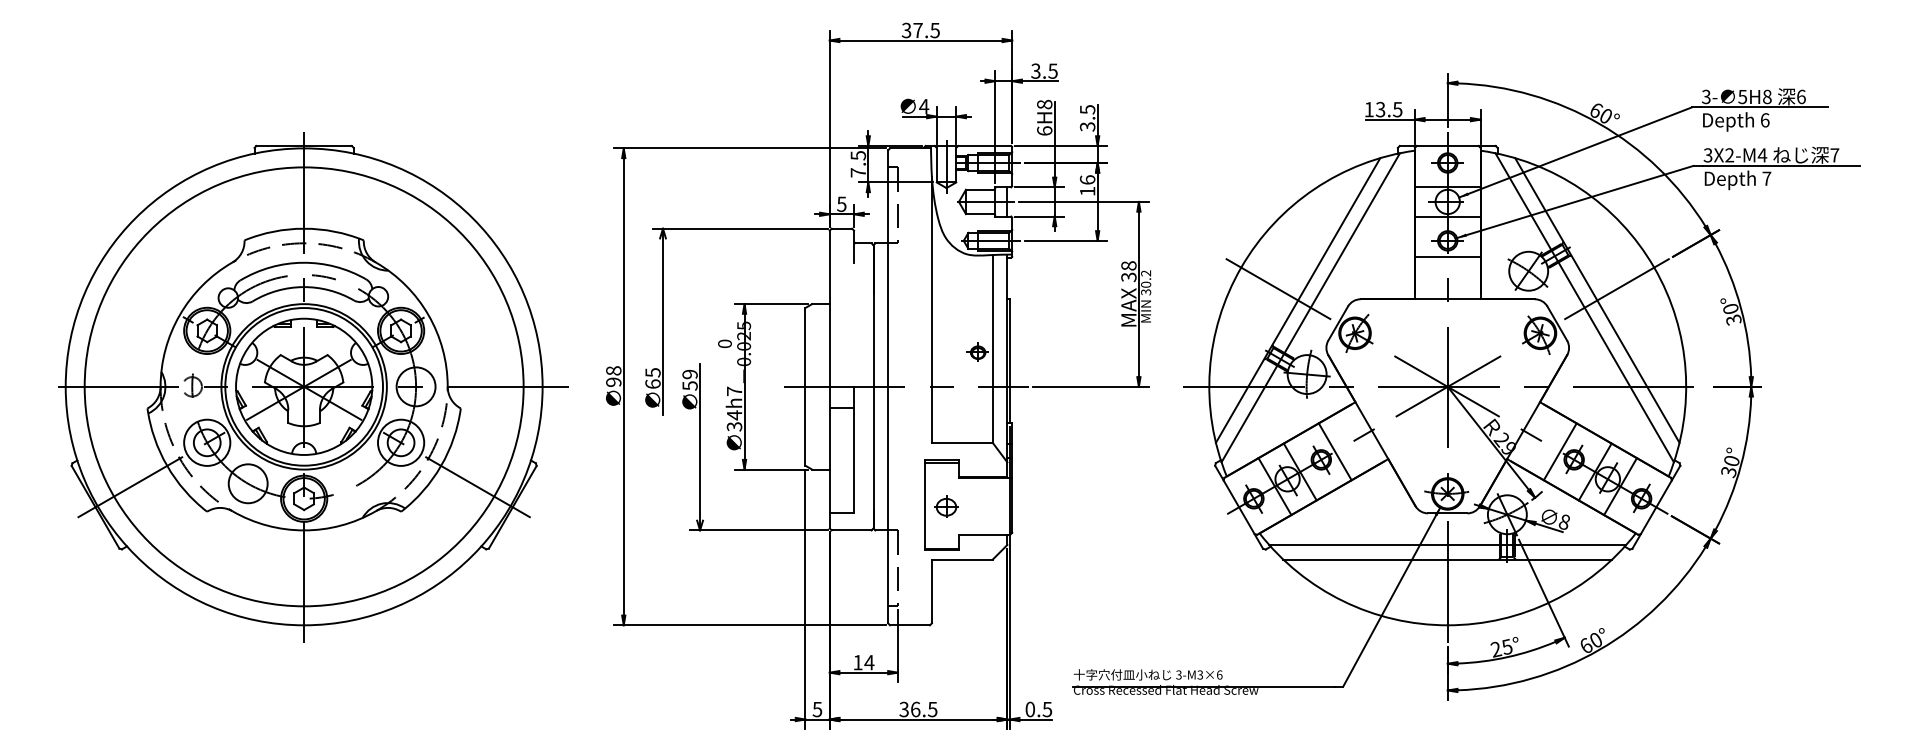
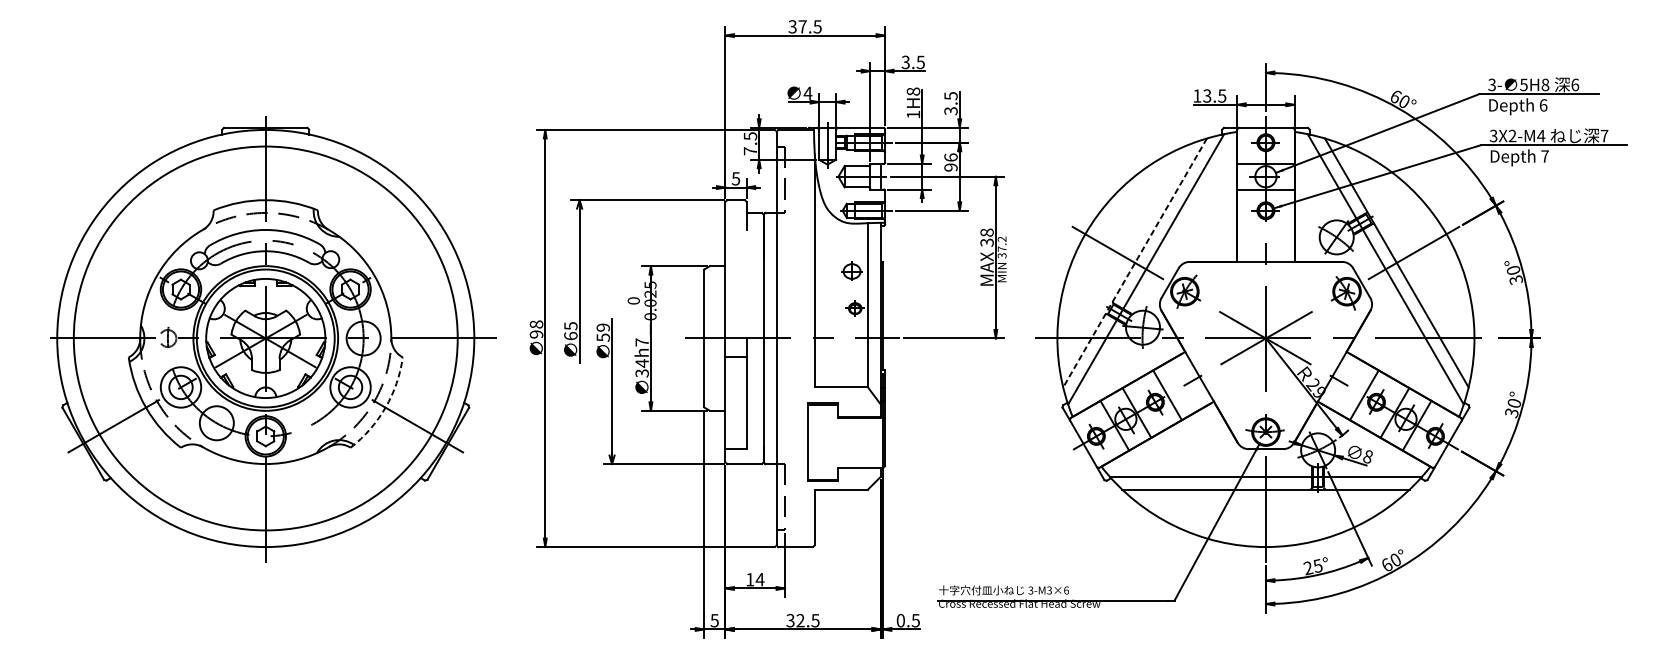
text: (1044, 130) -> (913, 114), 6H8 -> 1H8
text: (1087, 191) -> (950, 167), 16 -> 96
line: (1447, 256) -> (1265, 224), removed
text: (1146, 284) -> (1002, 248), 30.2 -> 37.2
line: (1297, 300) -> (1134, 262), solid -> dashed
arc: (441, 465) -> (385, 407), solid -> dashed
part: (946, 506) -> (852, 270), moved
text: (915, 709) -> (800, 620), 36.5 -> 32.5

